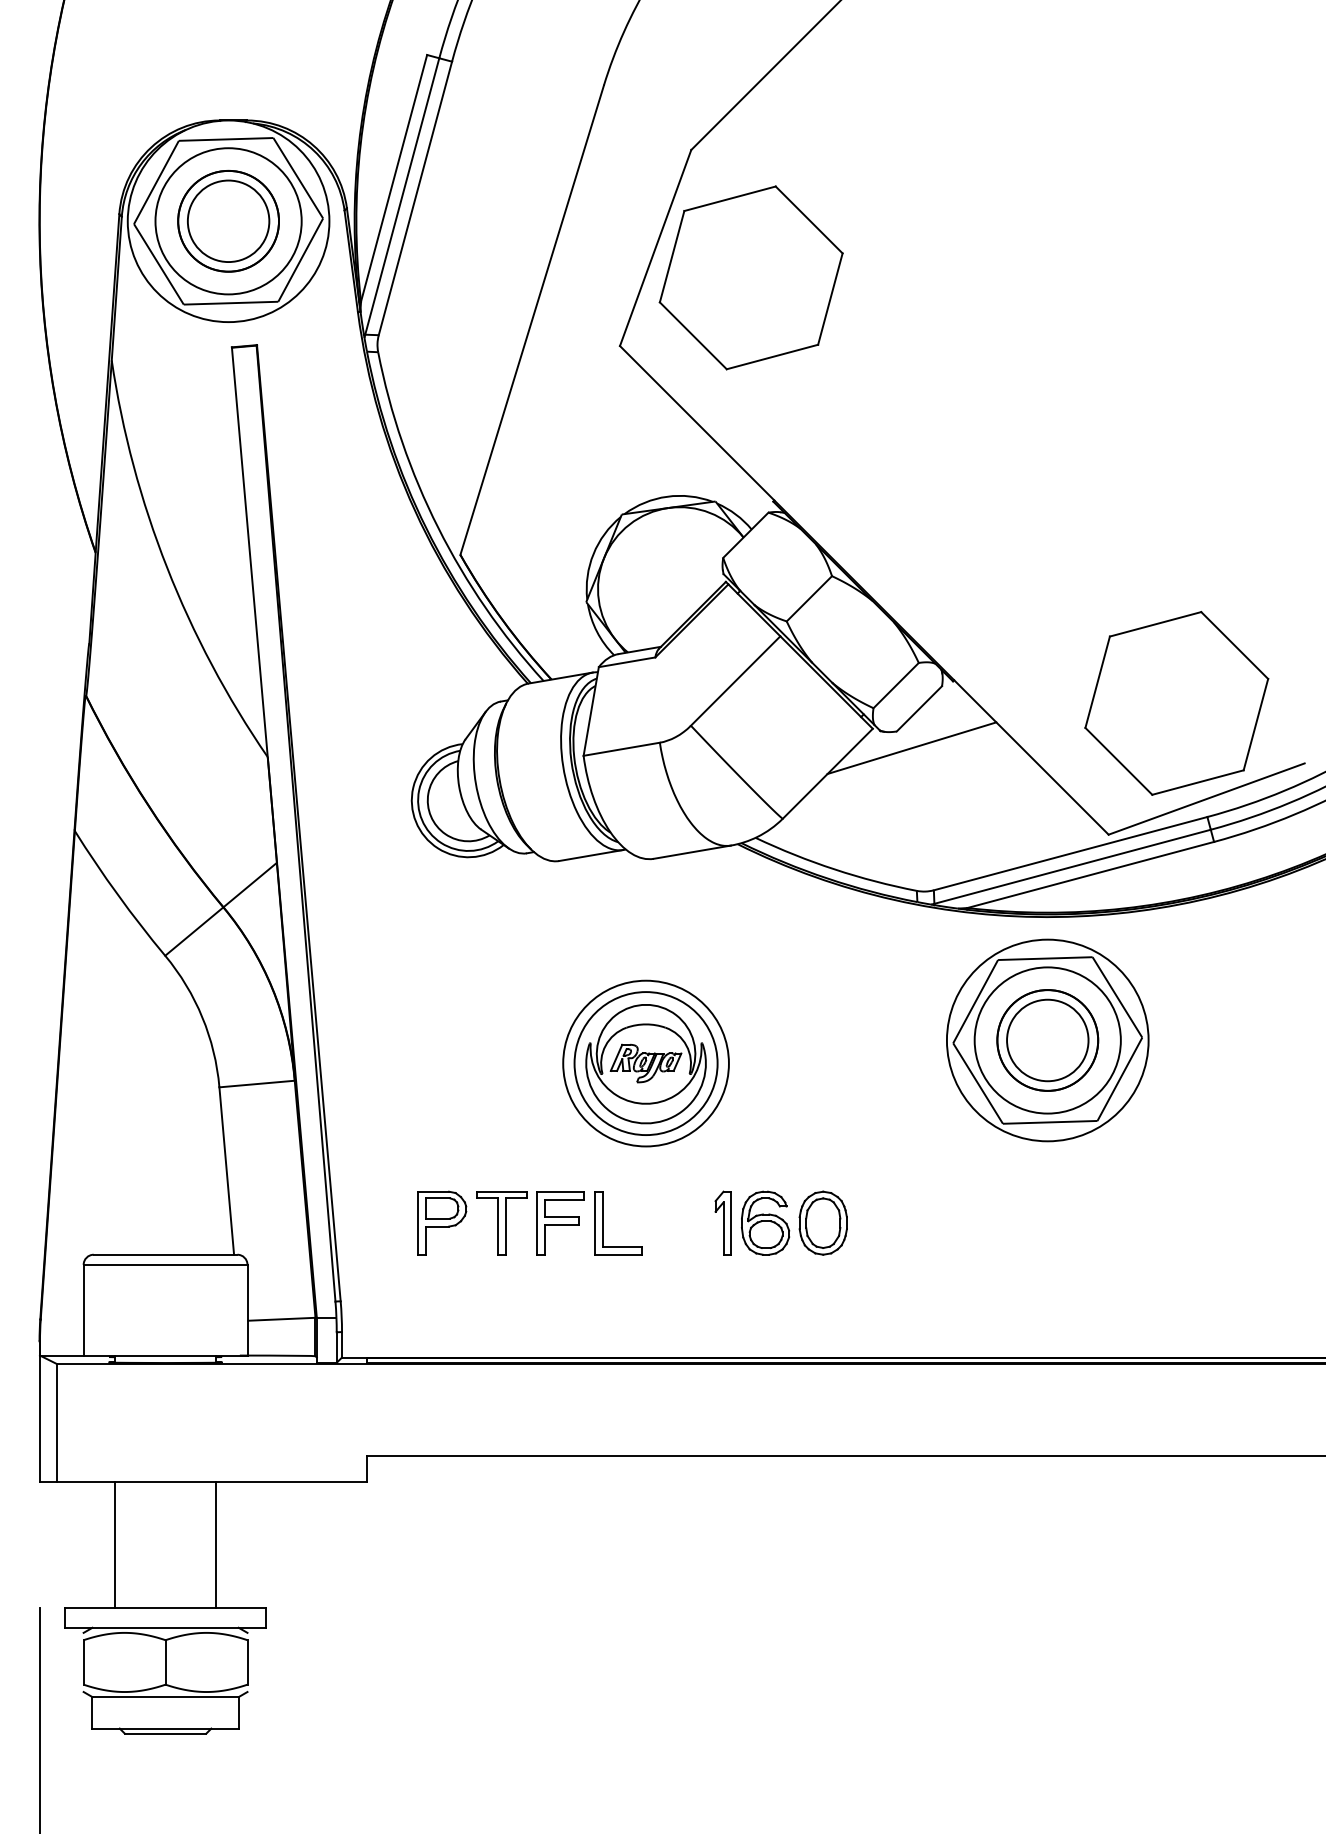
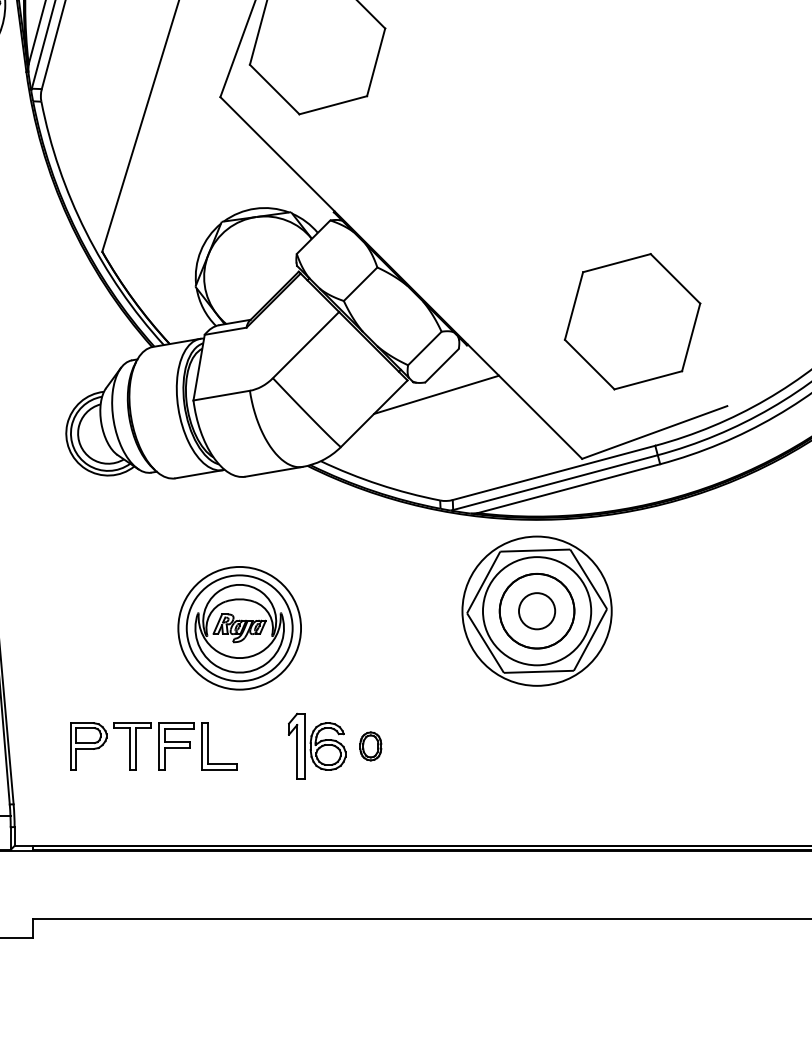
part: (1176, 703) -> (632, 321), moved
circle: (1047, 1040) -> (536, 611), size x0.6
part: (722, 1222) -> (296, 745), size x1.4
part: (822, 1222) -> (370, 745), size x0.6

